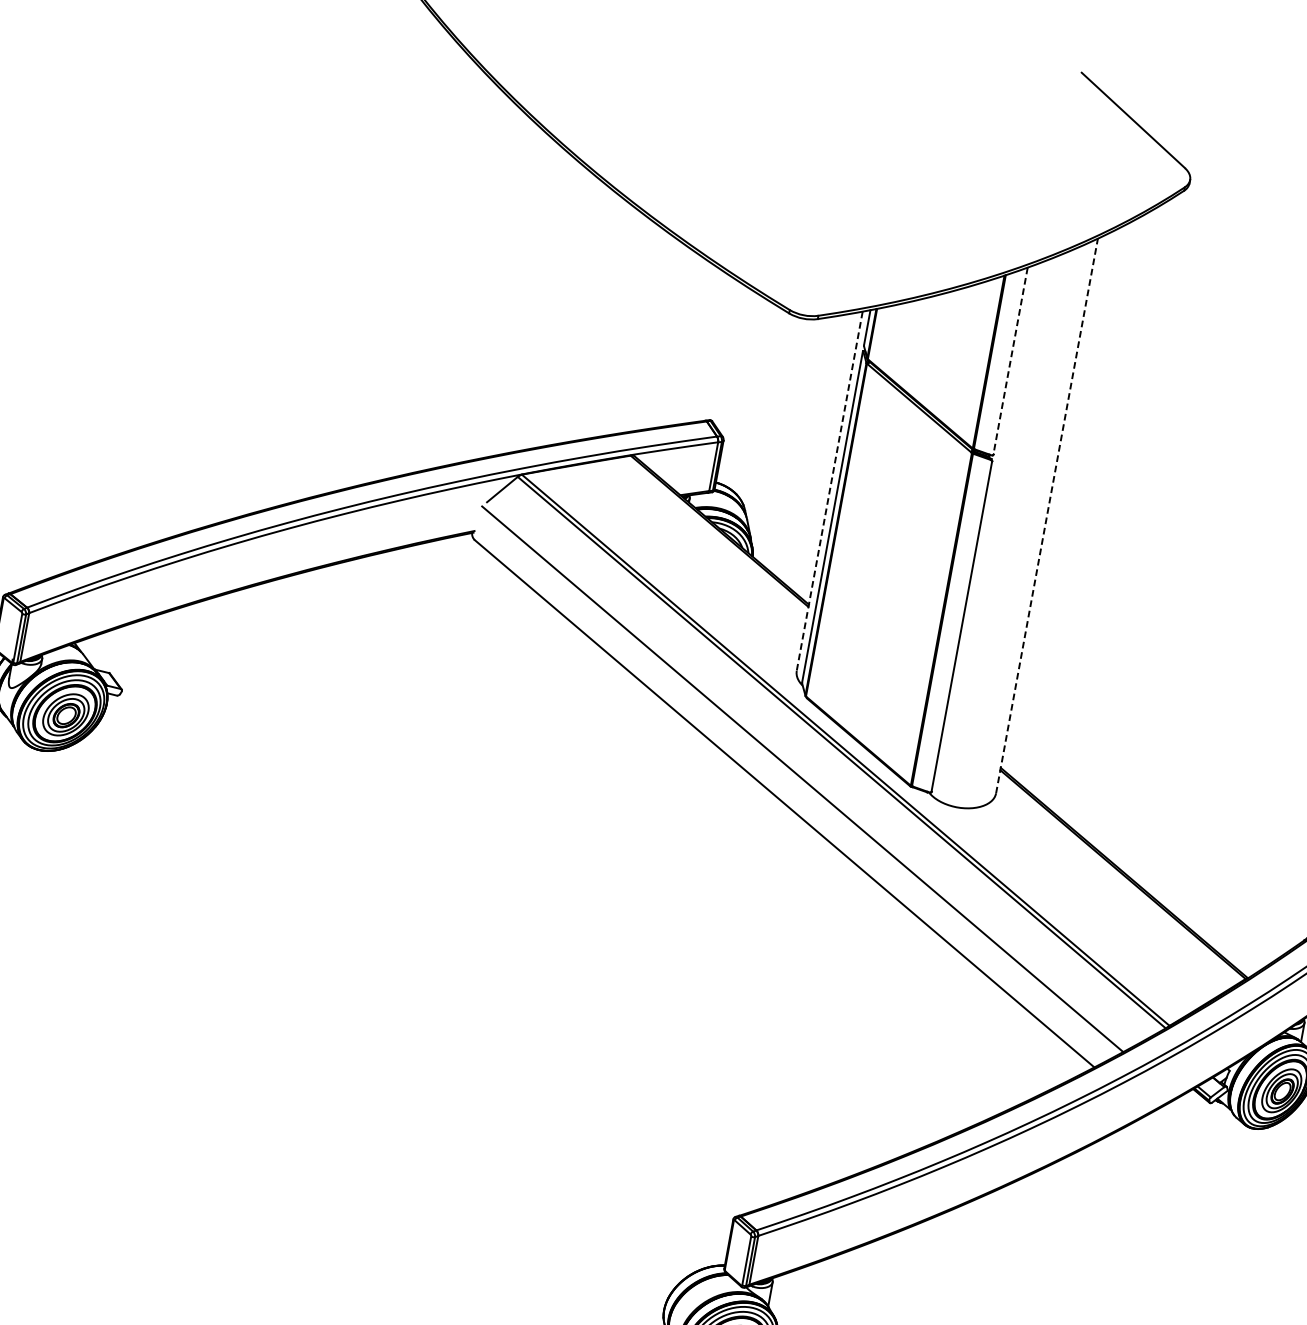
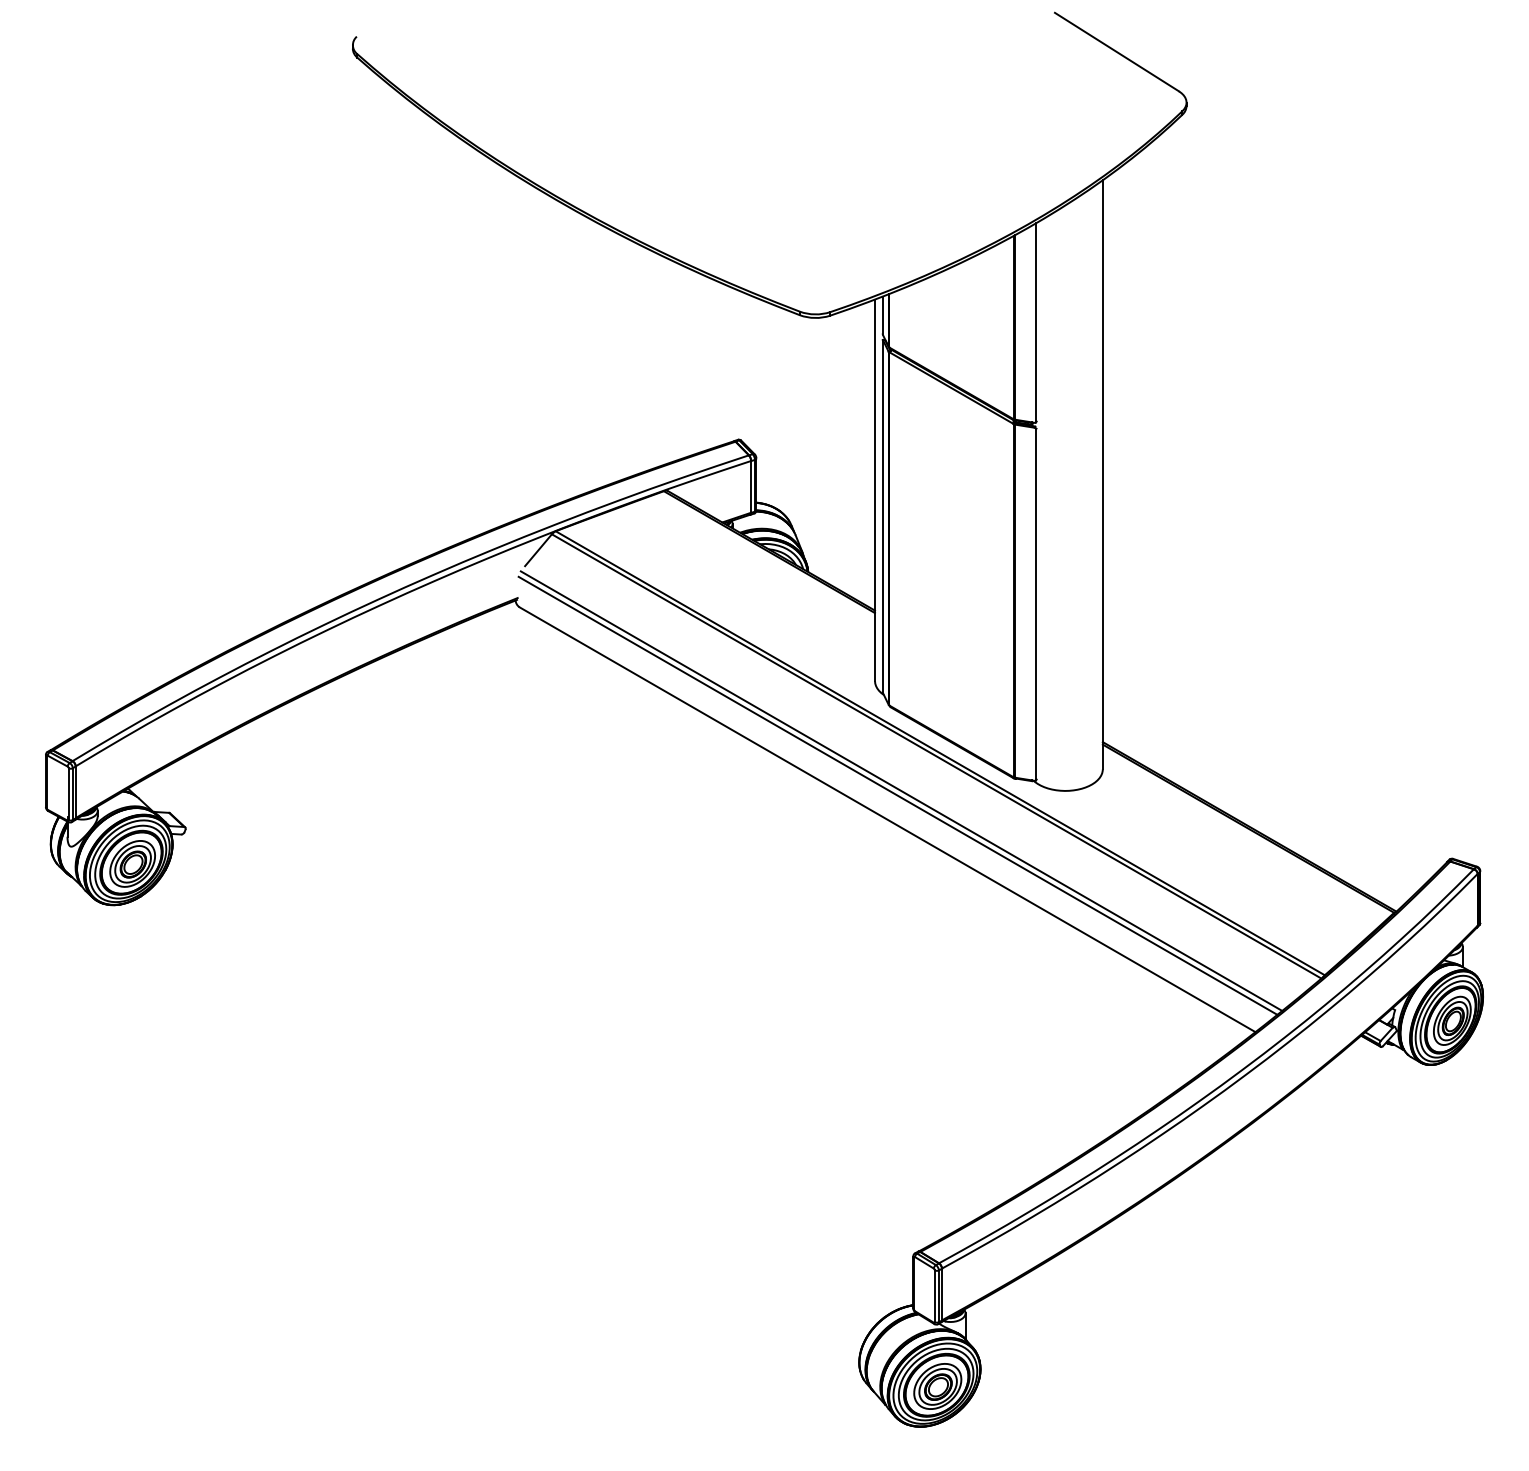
line: (1010, 362) -> (1036, 323), dashed -> solid
line: (830, 491) -> (875, 490), dashed -> solid
line: (1046, 515) -> (1102, 474), dashed -> solid
line: (798, 782) -> (897, 795), added

